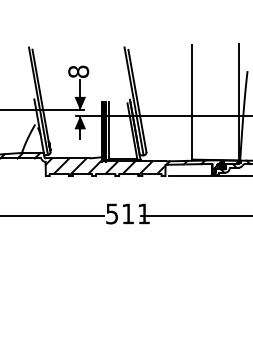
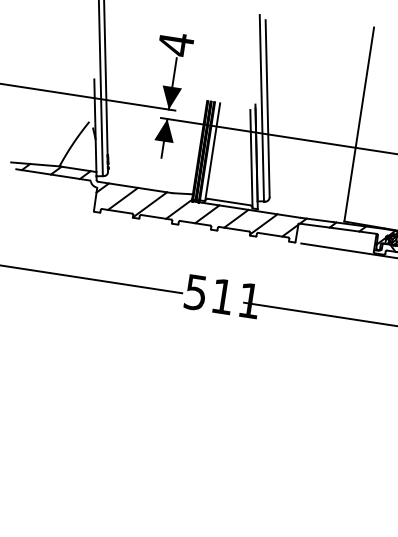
text: (78, 71) -> (175, 43), 8 -> 4

